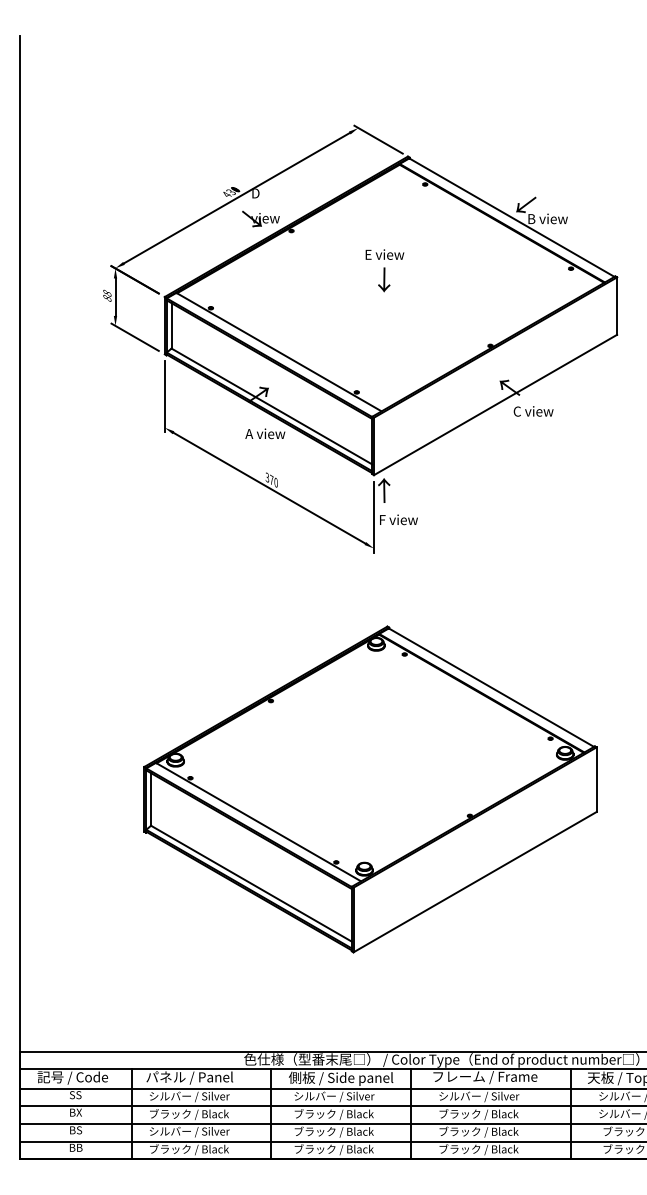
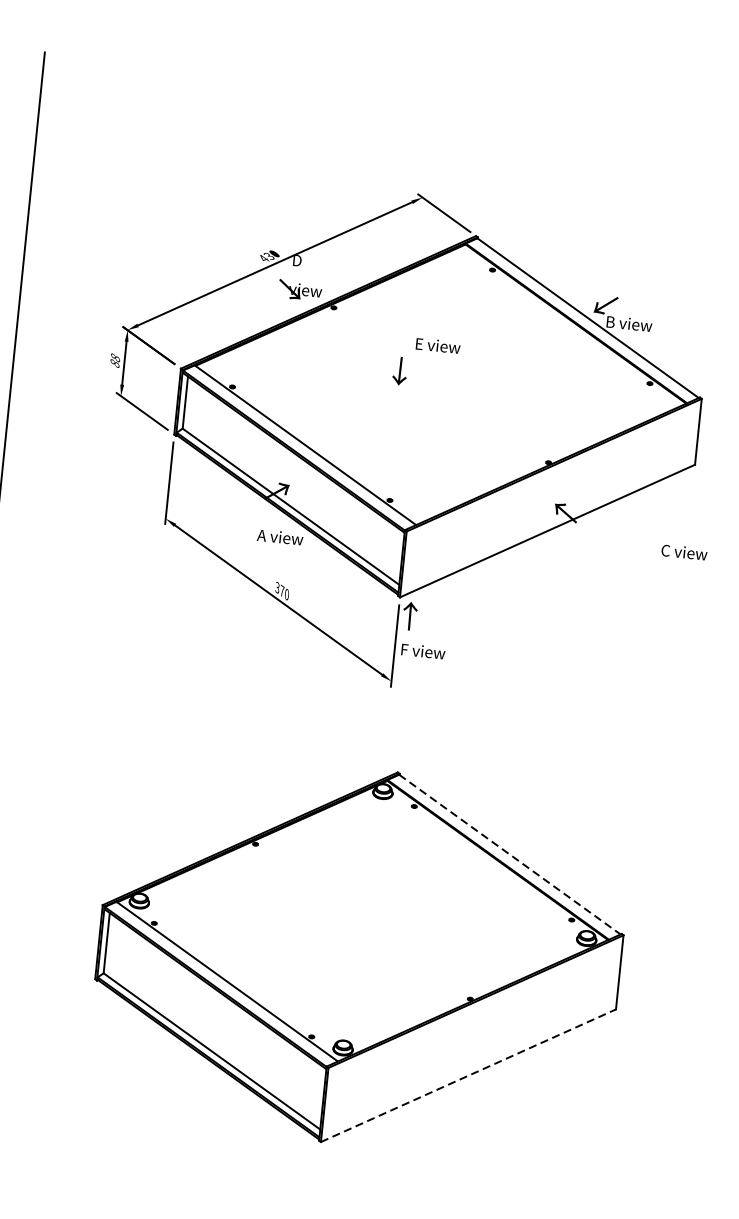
text: (384, 279) -> (400, 370), moved
text: (533, 411) -> (684, 552), moved
line: (491, 687) -> (509, 854), solid -> dashed
line: (475, 881) -> (469, 1074), solid -> dashed

